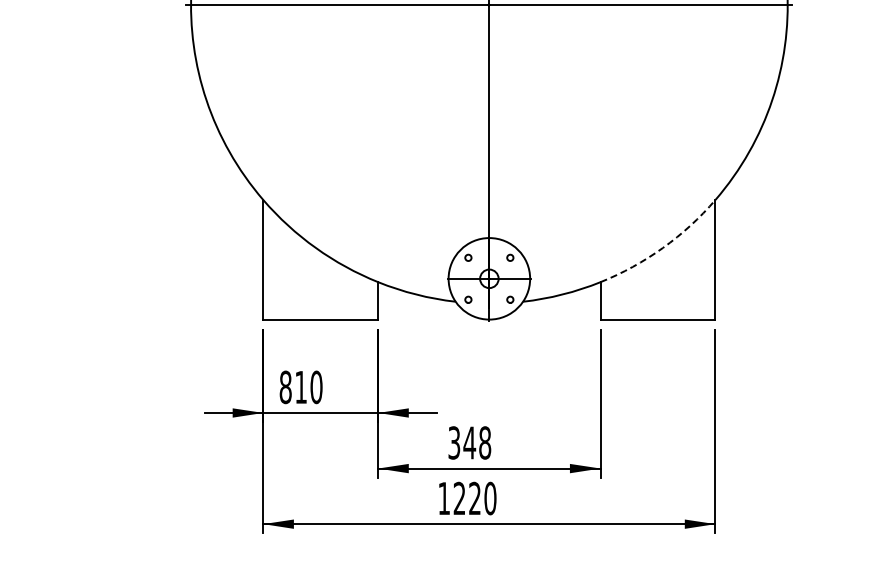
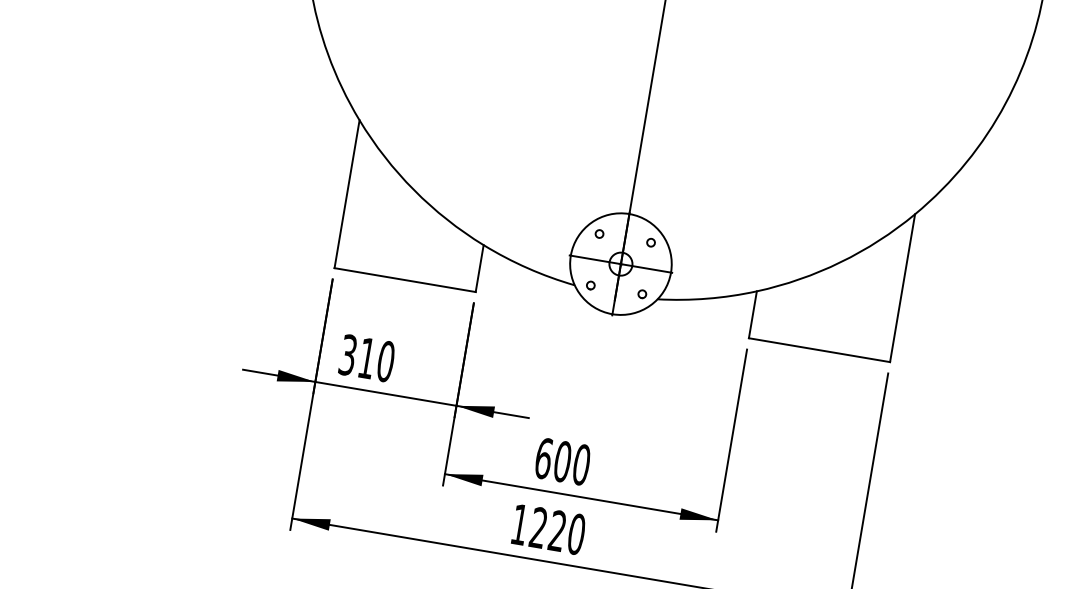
arc: (662, 247) -> (840, 261), dashed -> solid
text: (285, 387) -> (347, 355), 810 -> 310
text: (469, 442) -> (562, 461), 348 -> 600

